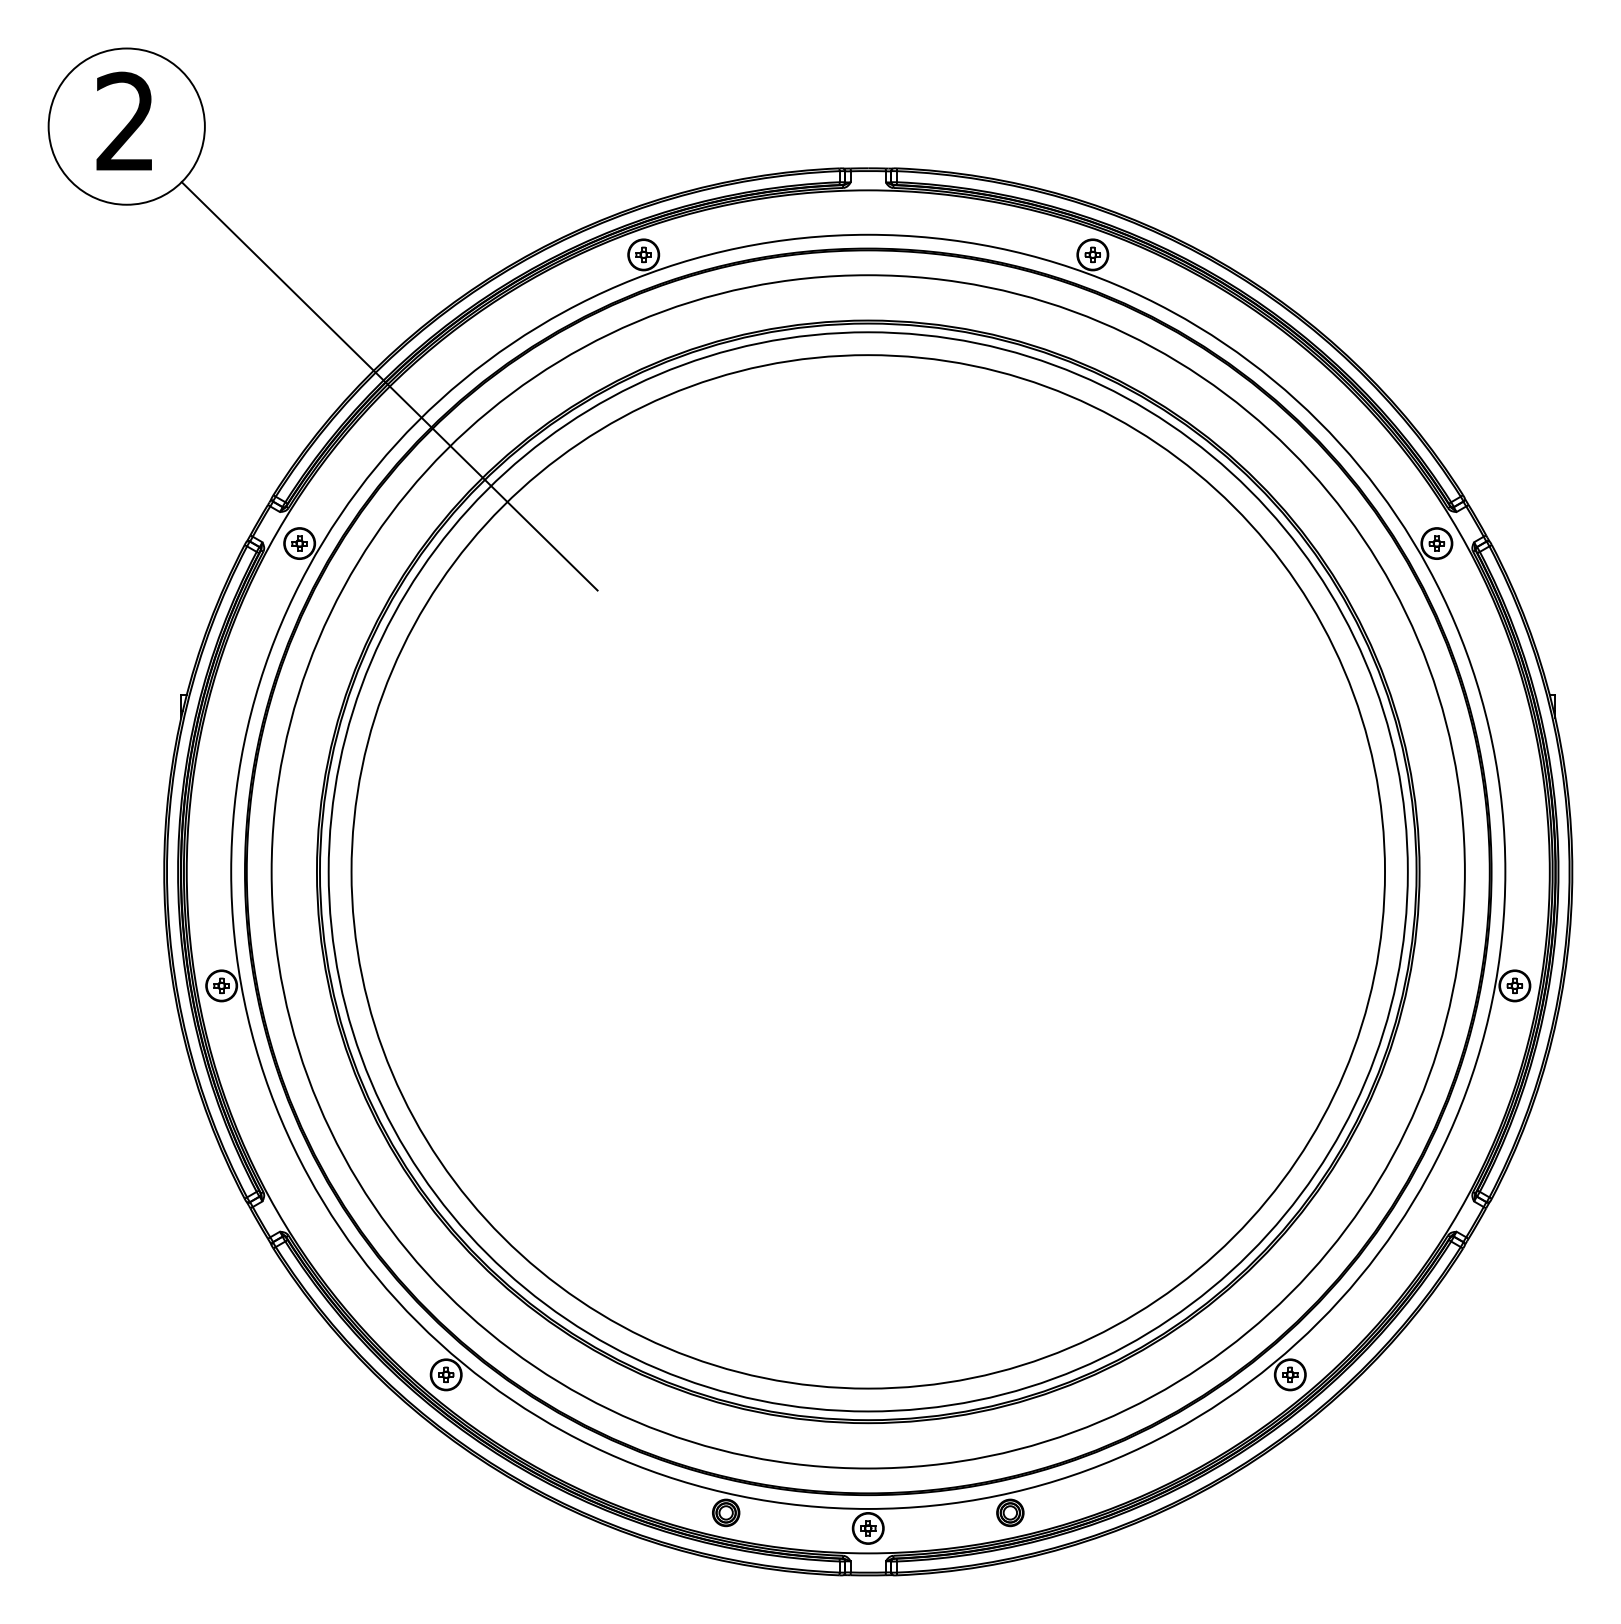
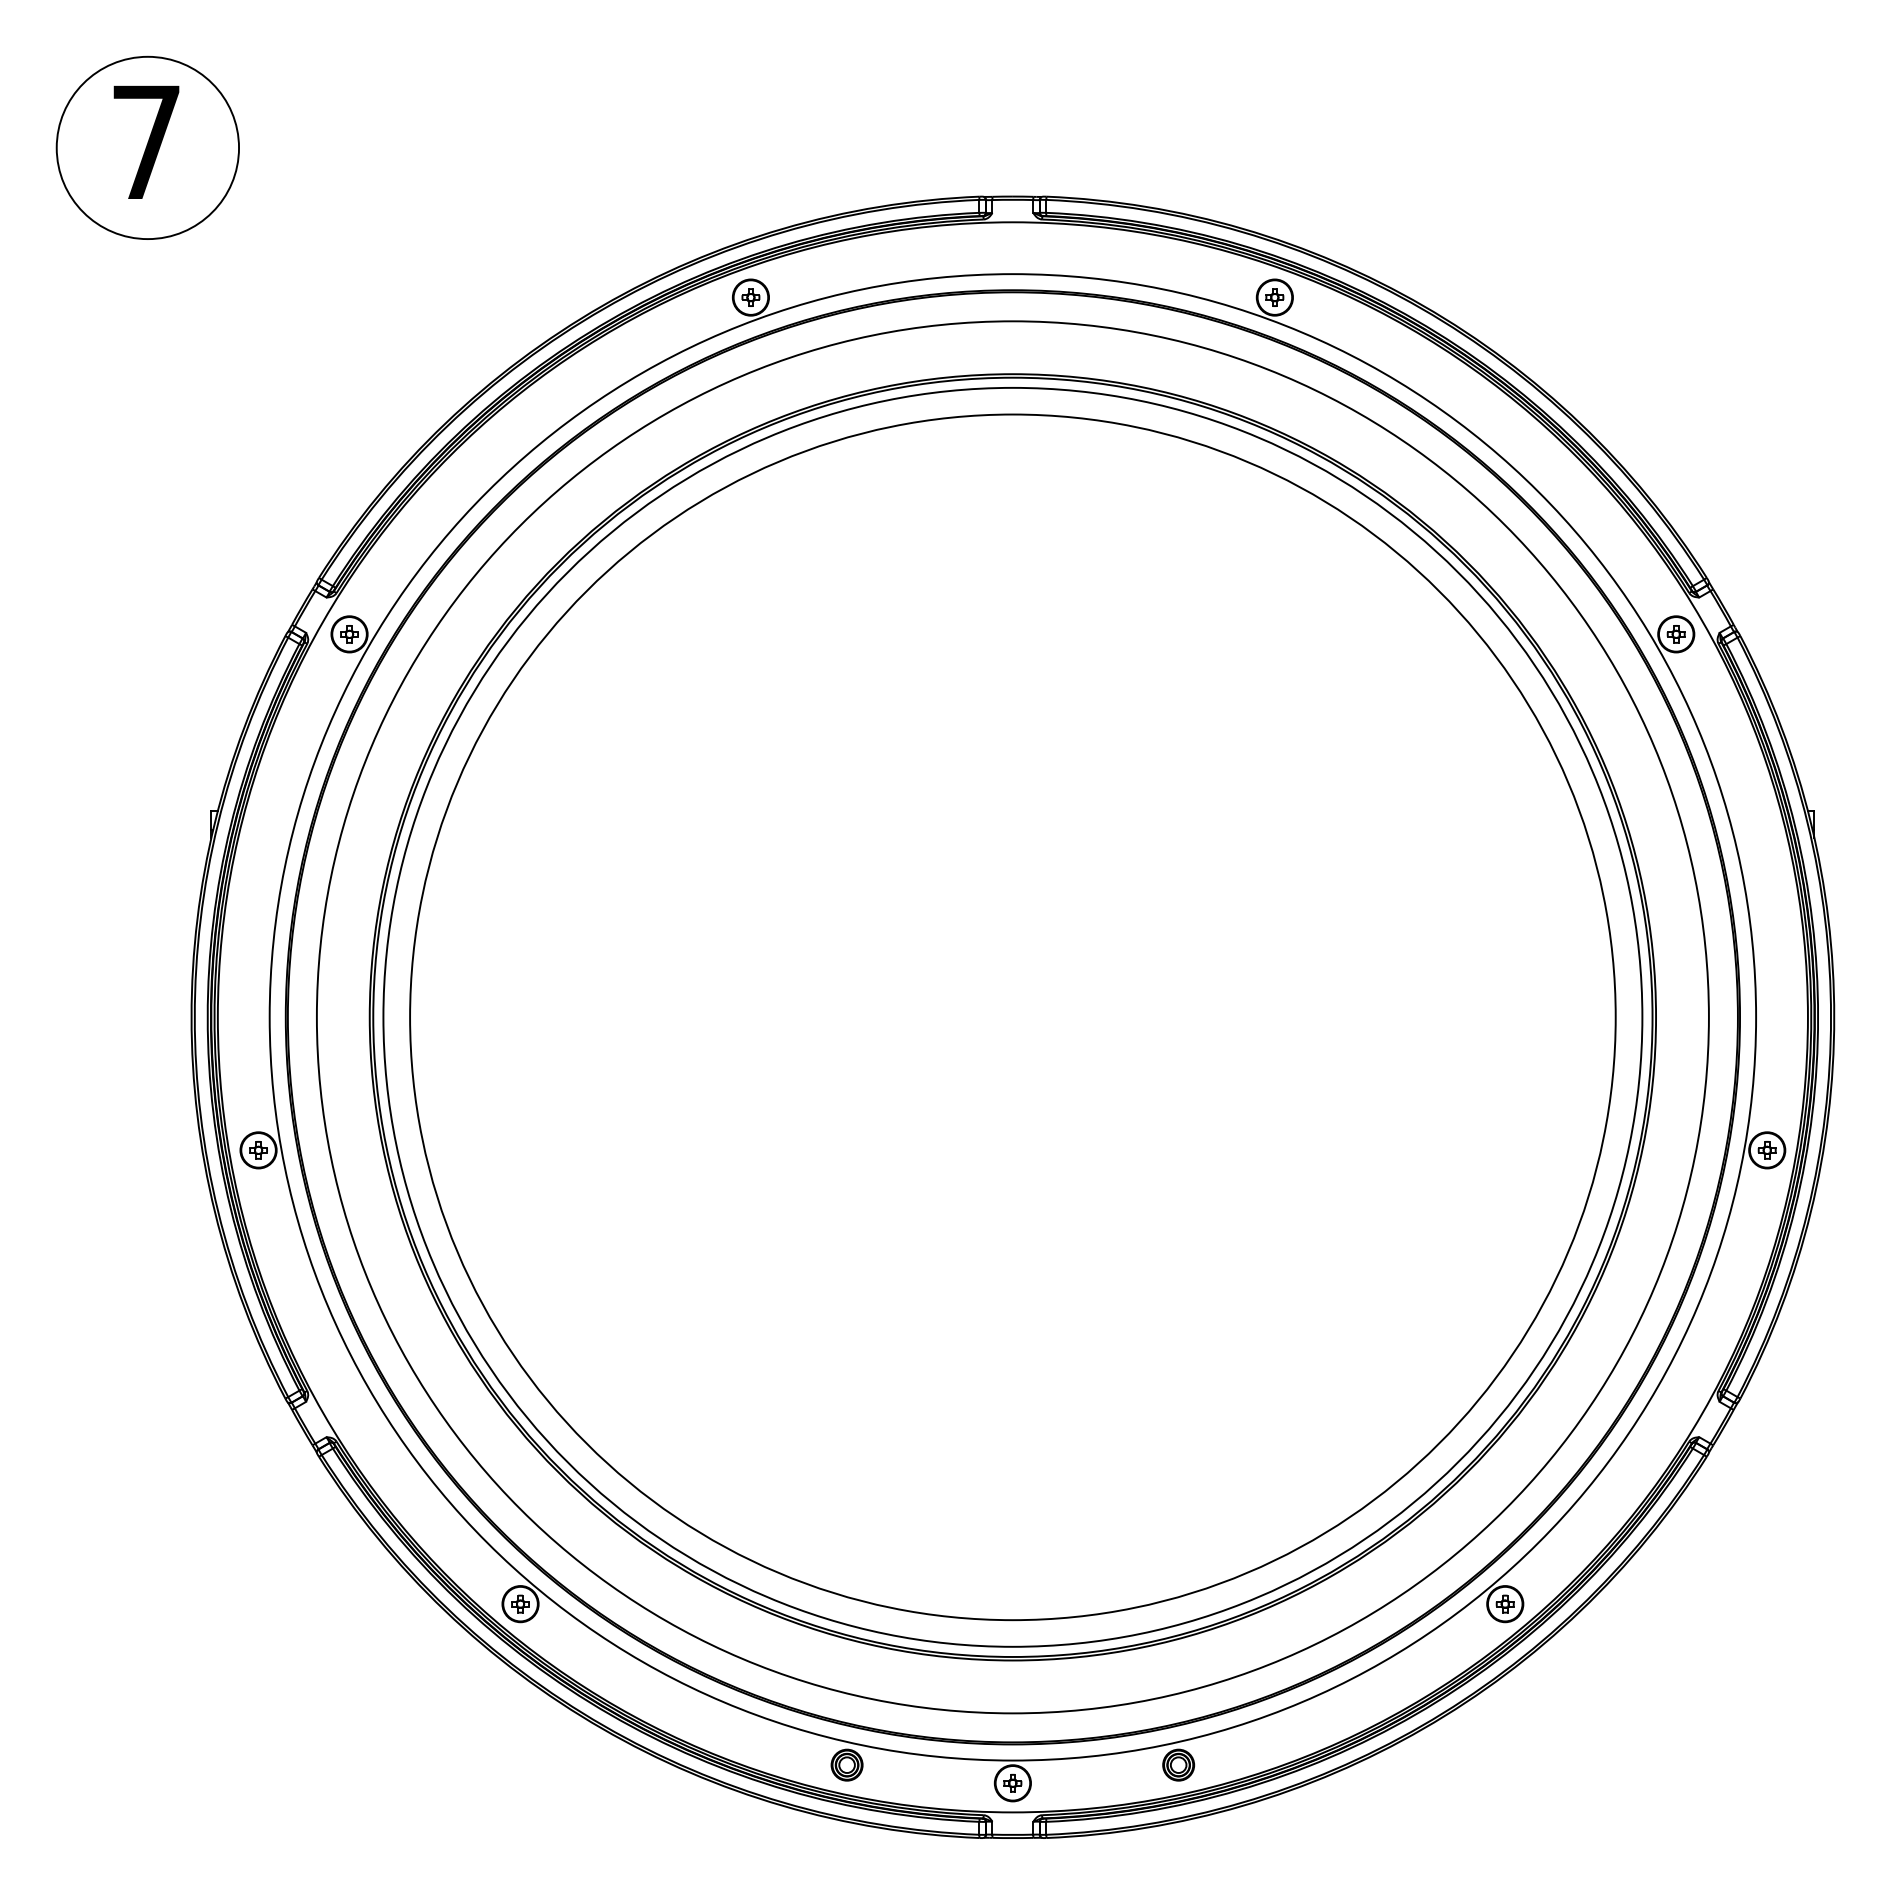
text: (124, 120) -> (145, 140), 2 -> 7
line: (389, 385) -> (454, 450), removed

